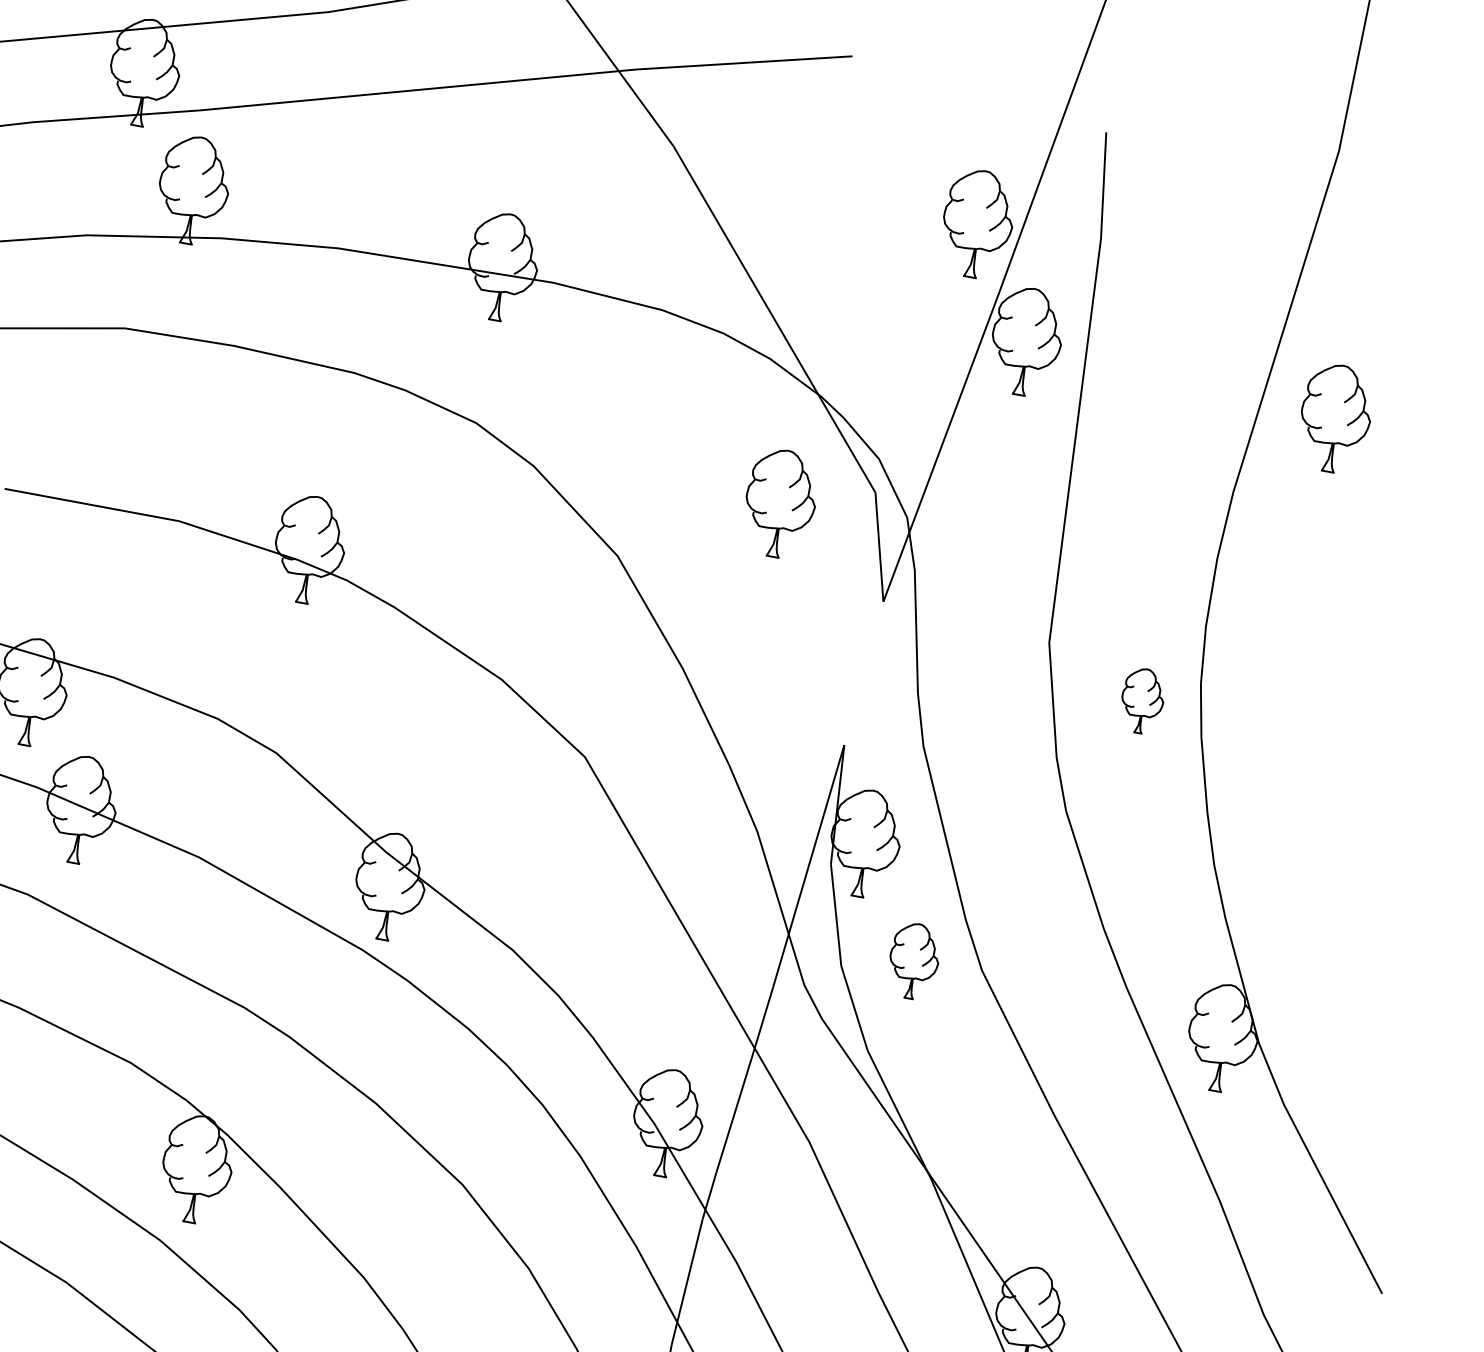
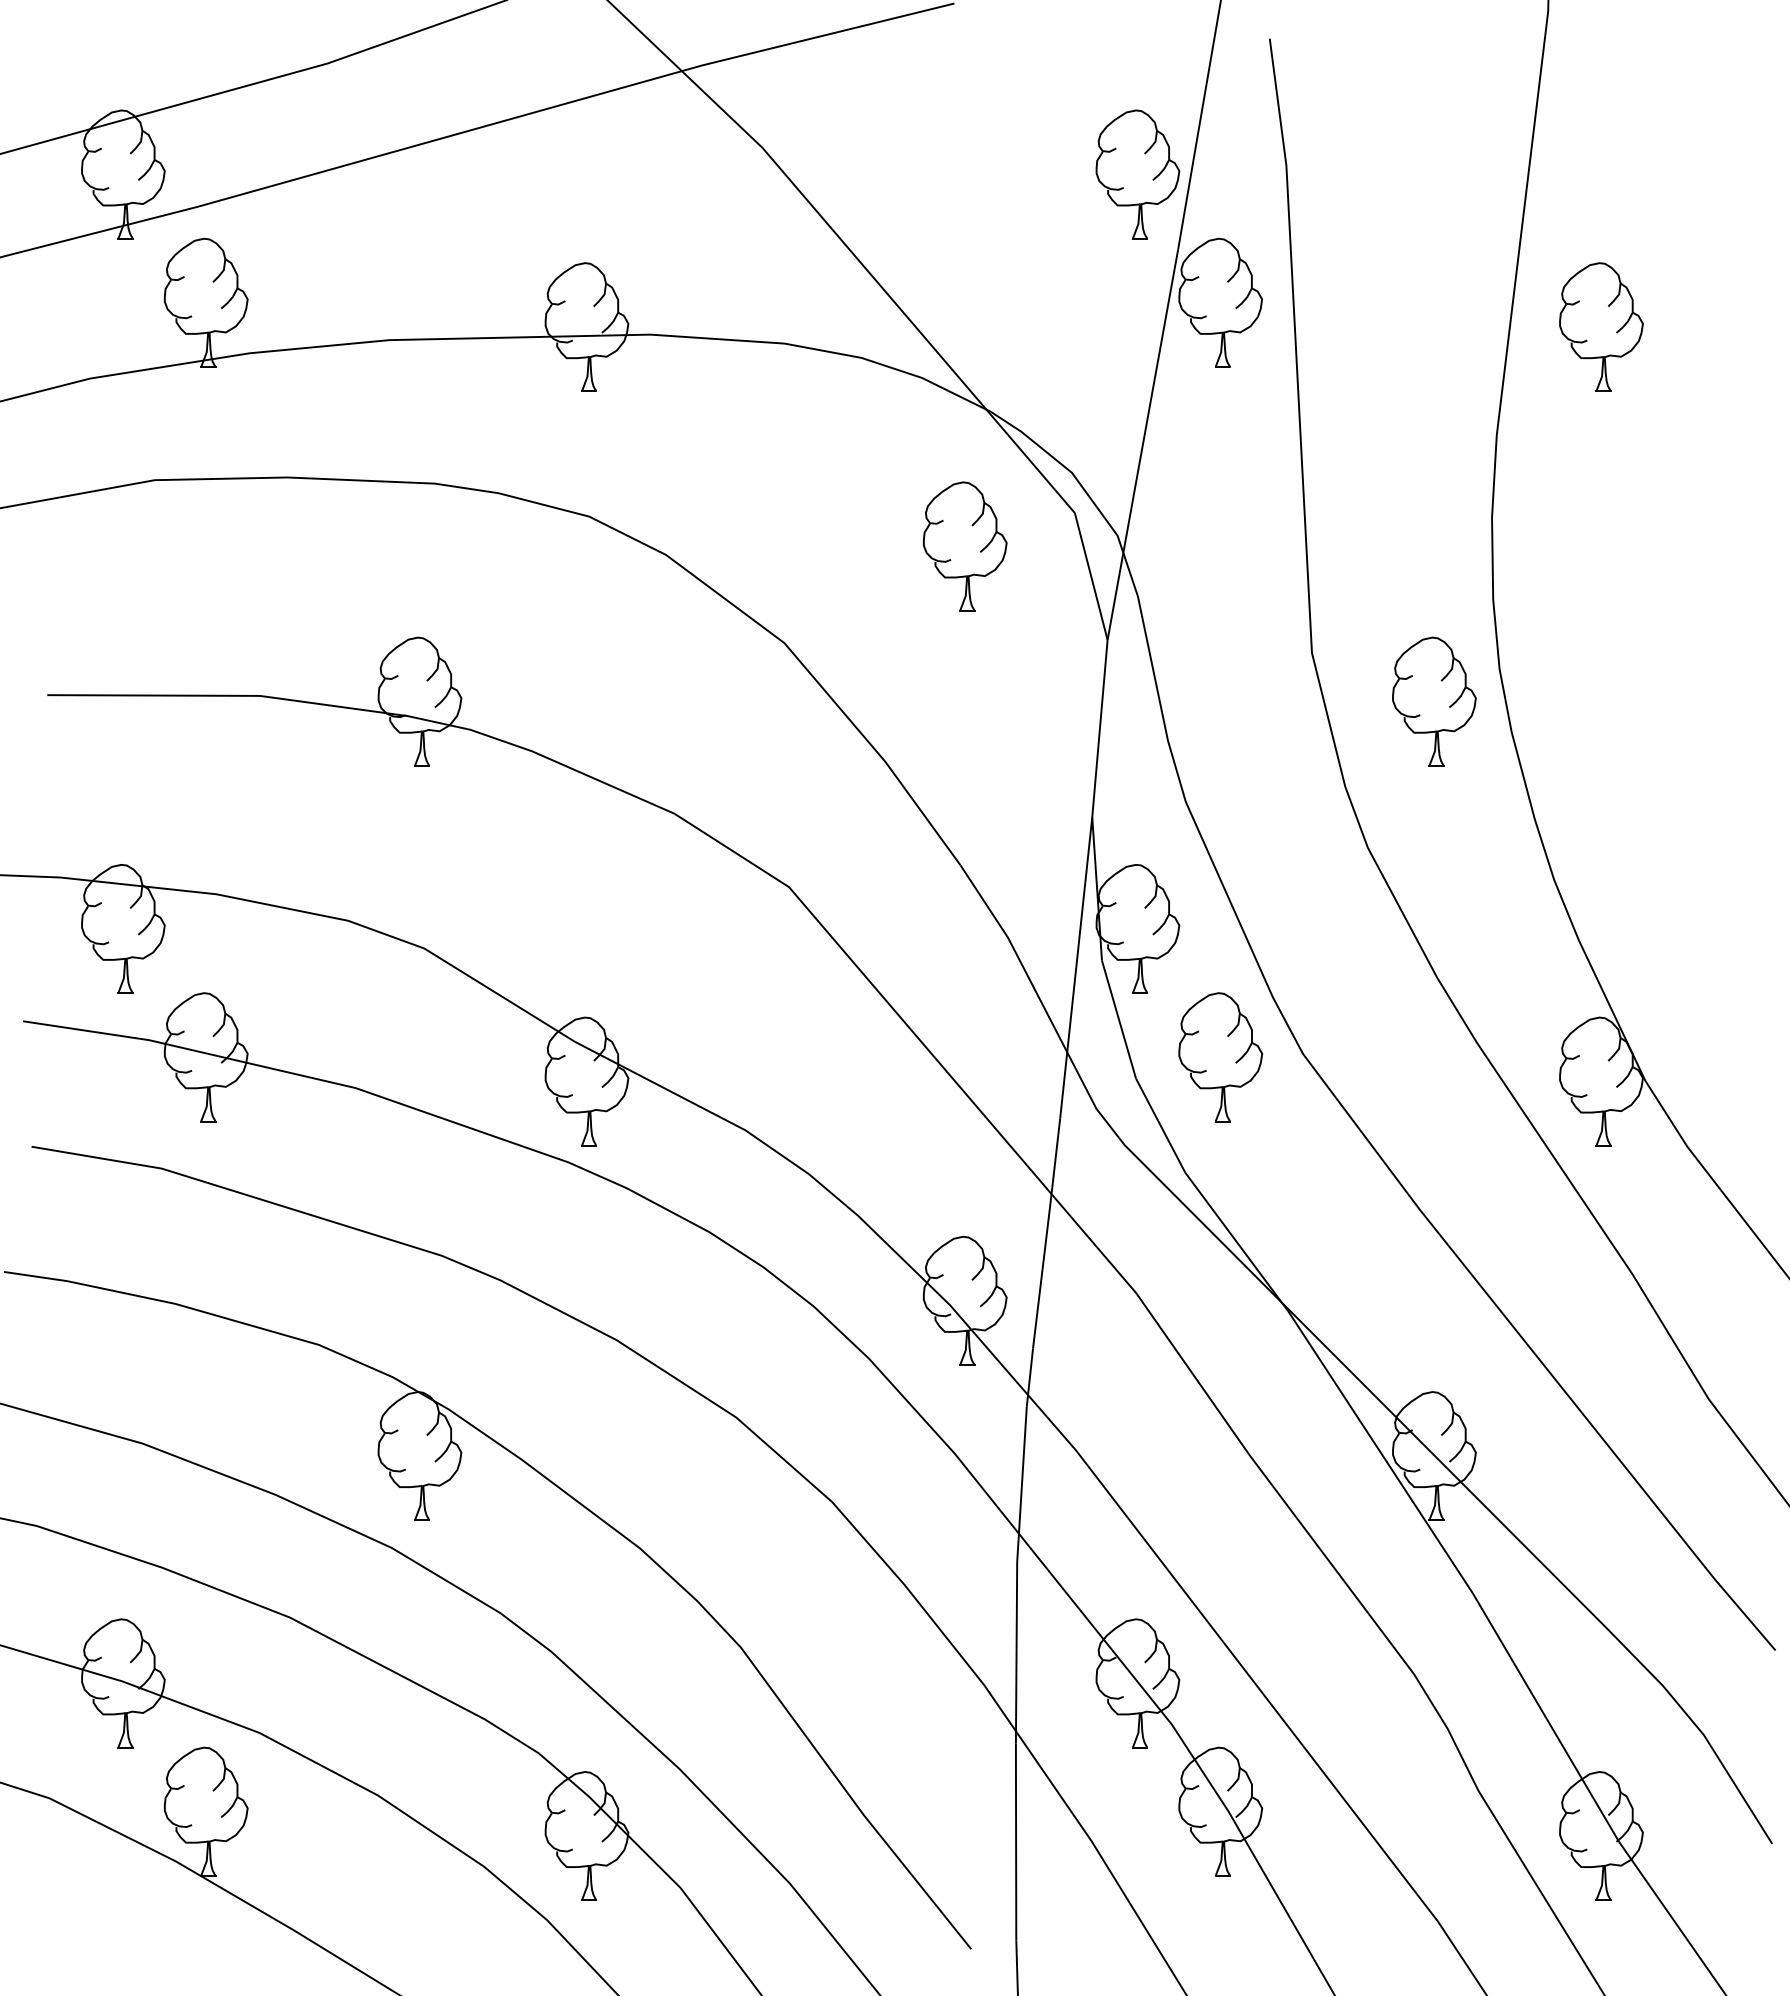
line: (863, 673) -> (1099, 728), added
part: (1142, 701) -> (1434, 701), size x1.67
part: (913, 961) -> (1220, 1057), size x1.43

